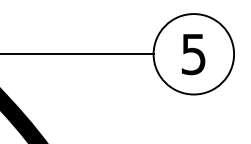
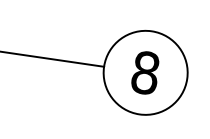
text: (193, 54) -> (145, 73), 5 -> 8

